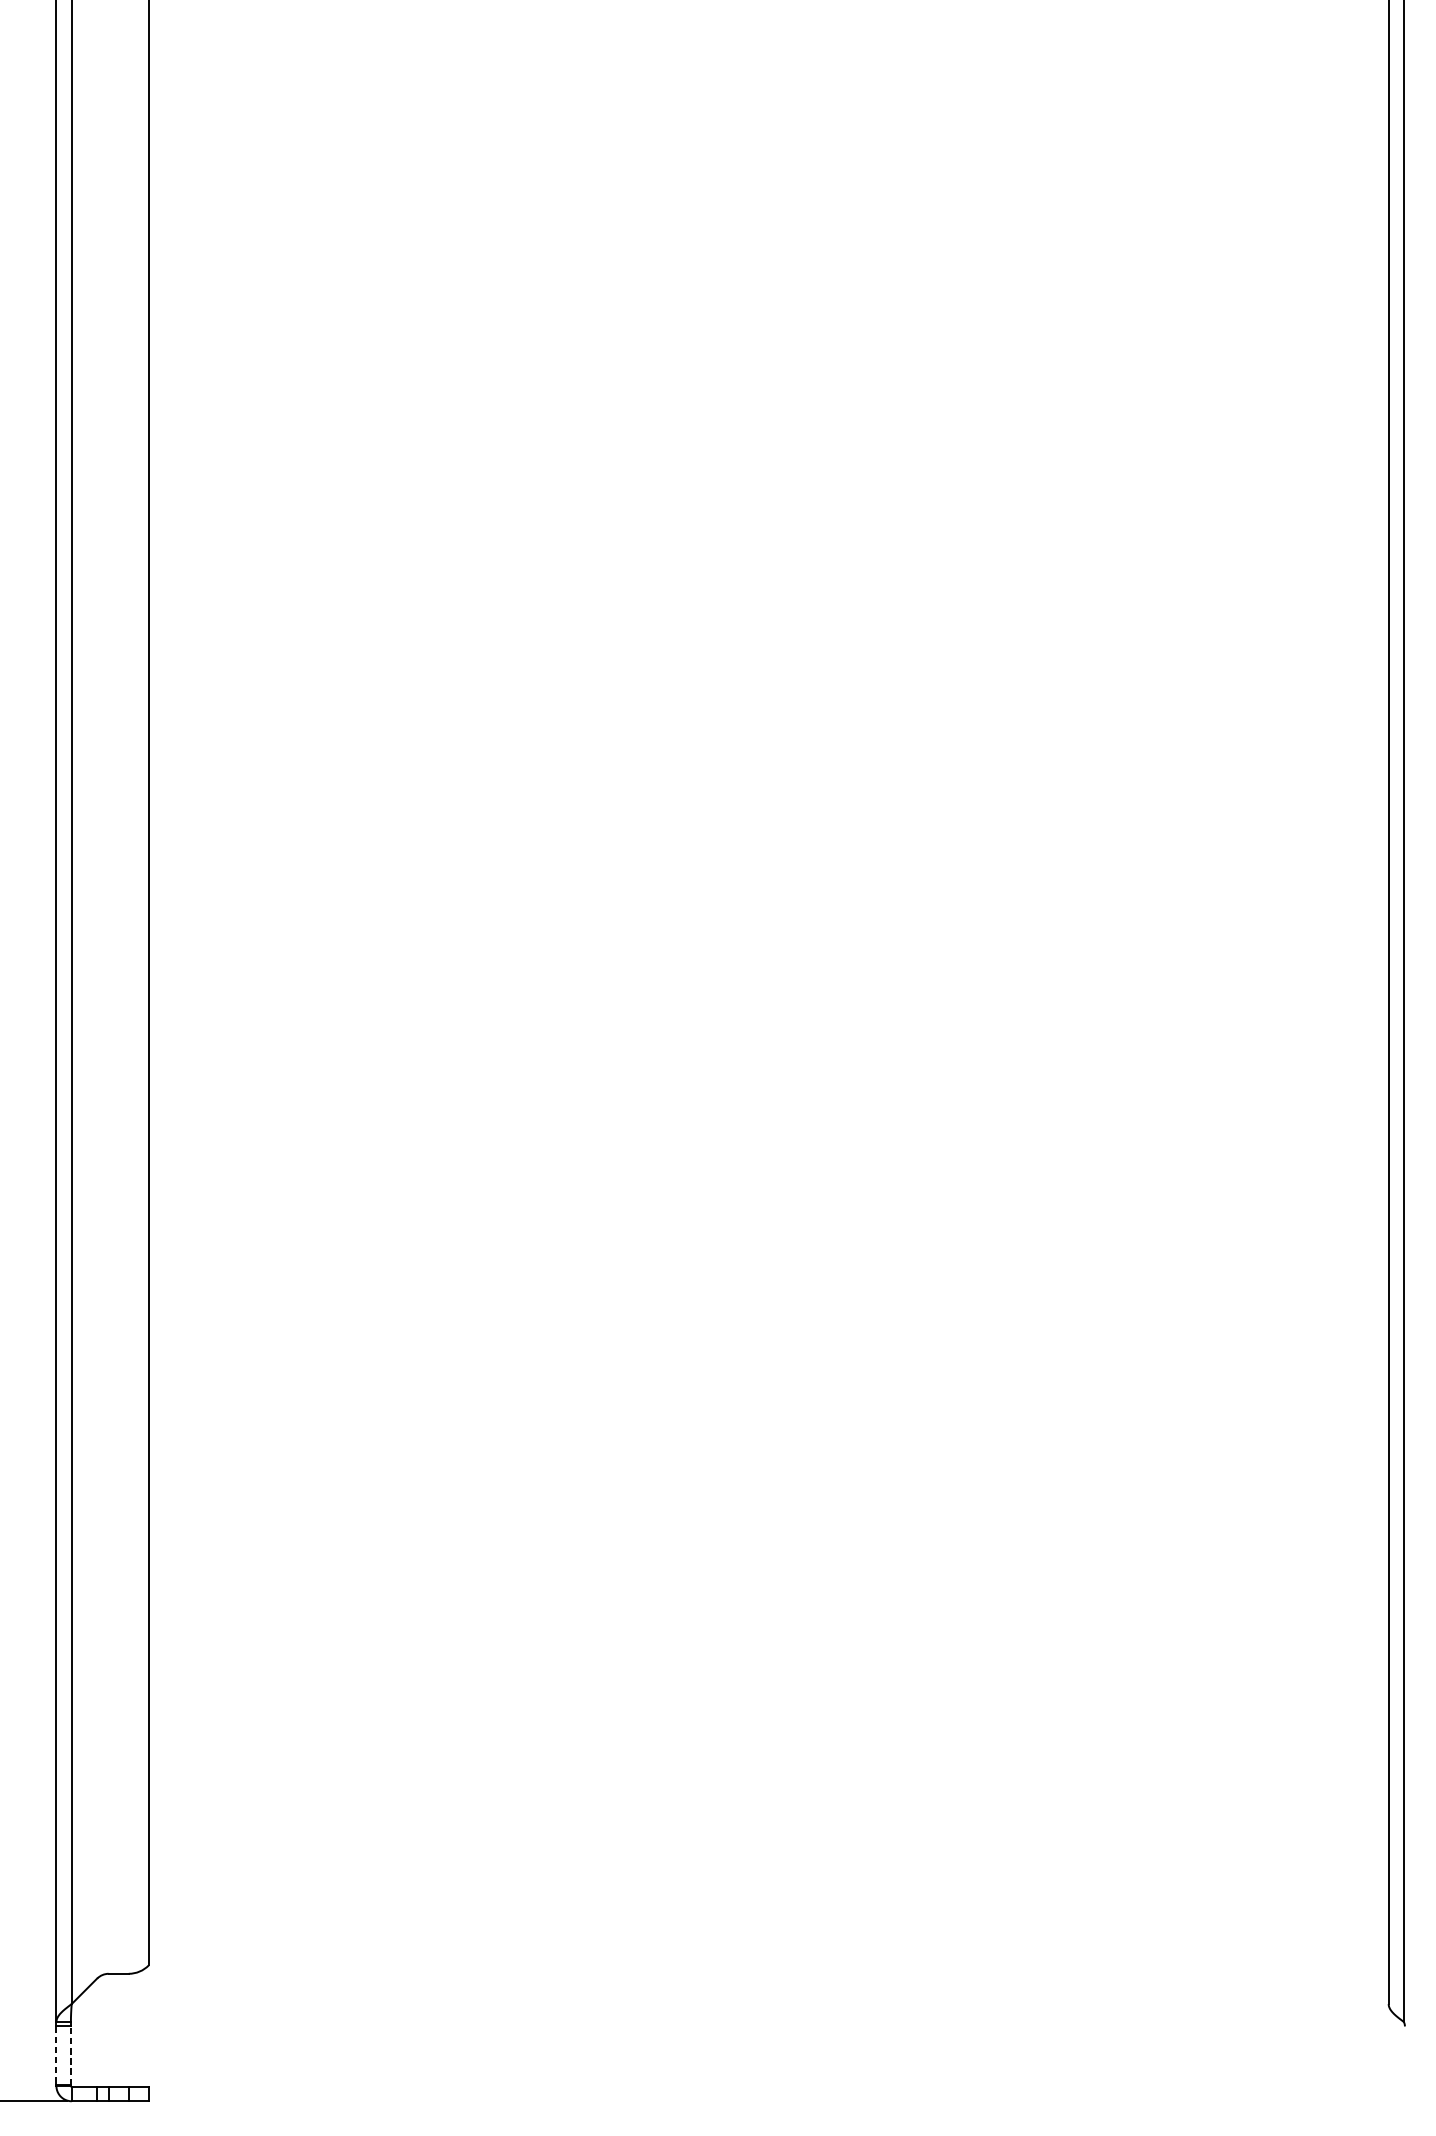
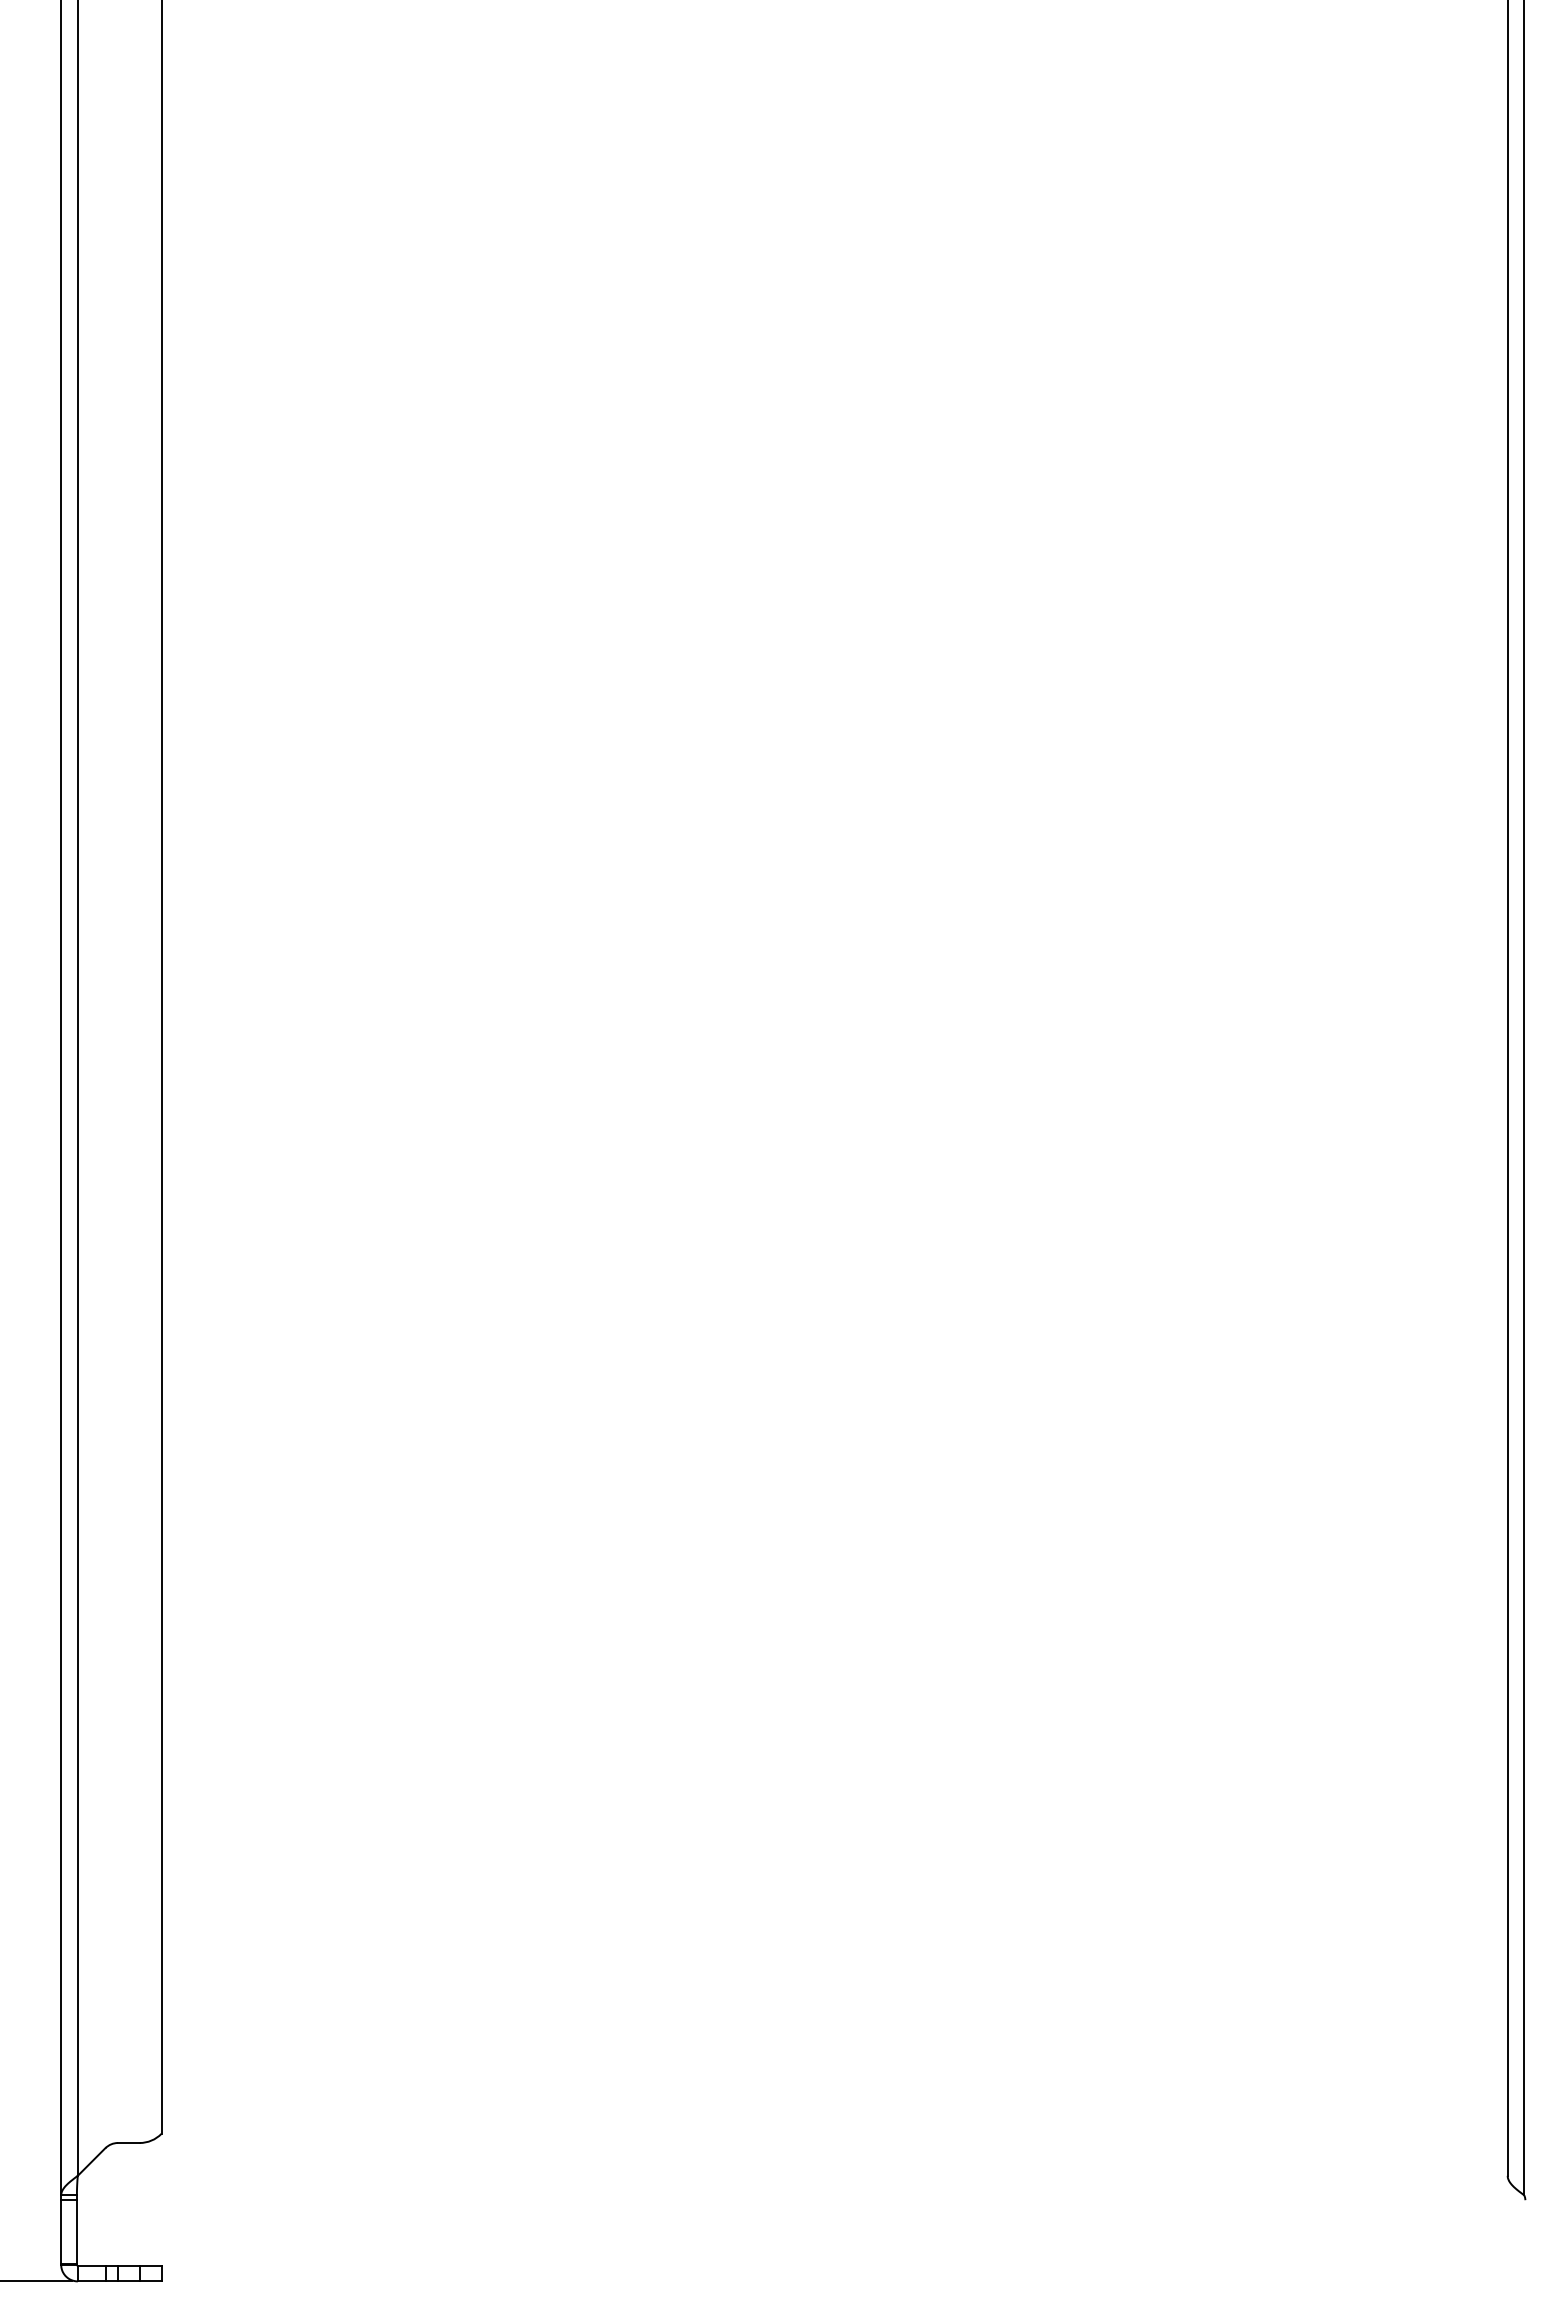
line: (56, 2055) -> (61, 2231), dashed -> solid
line: (70, 2055) -> (76, 2231), dashed -> solid

